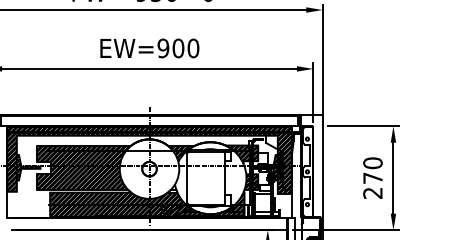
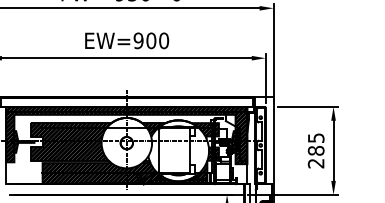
text: (372, 170) -> (315, 144), 270 -> 285

